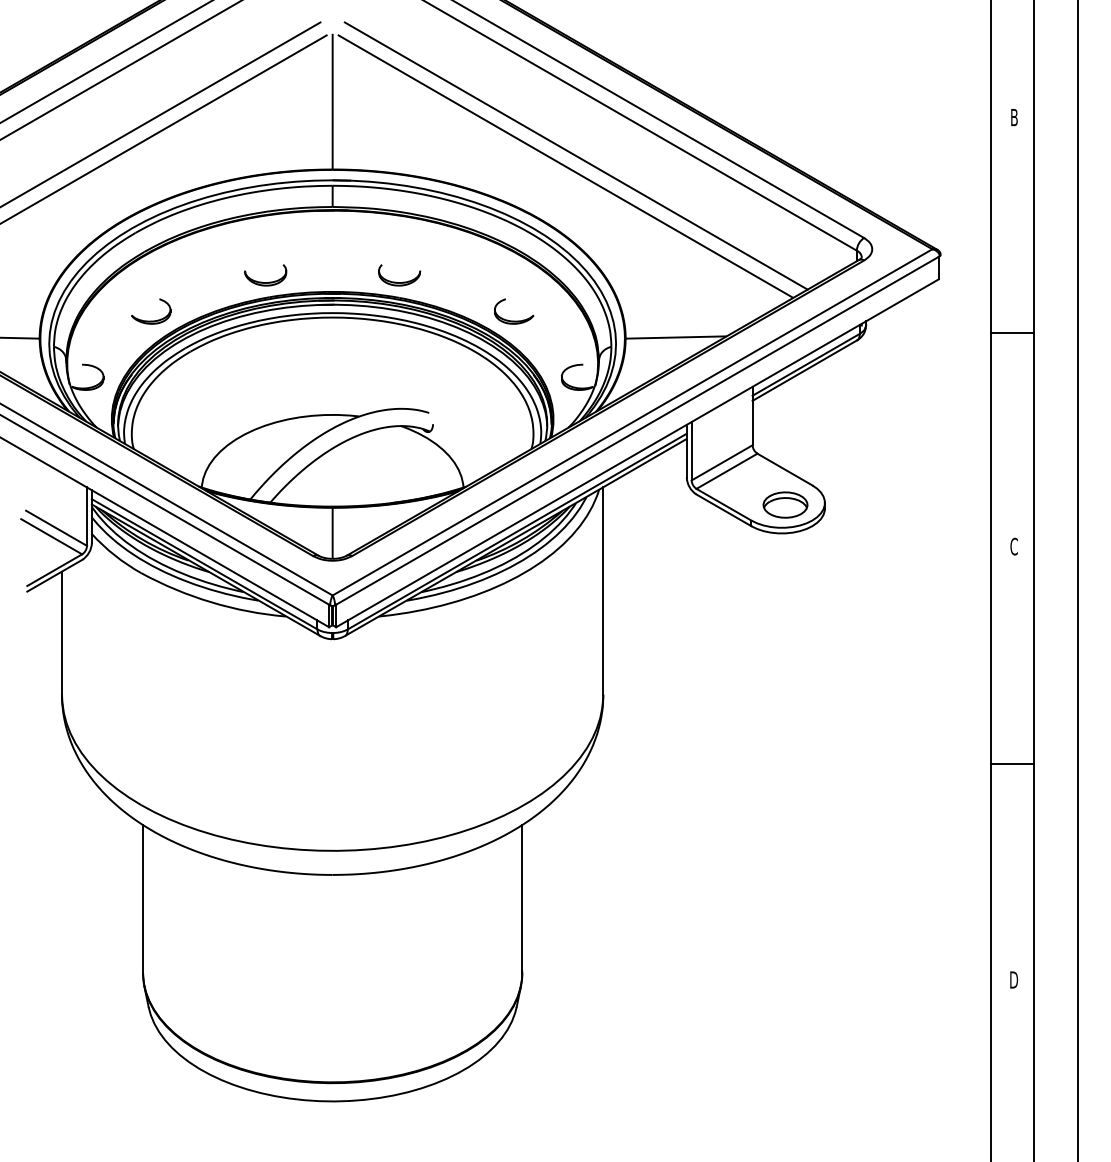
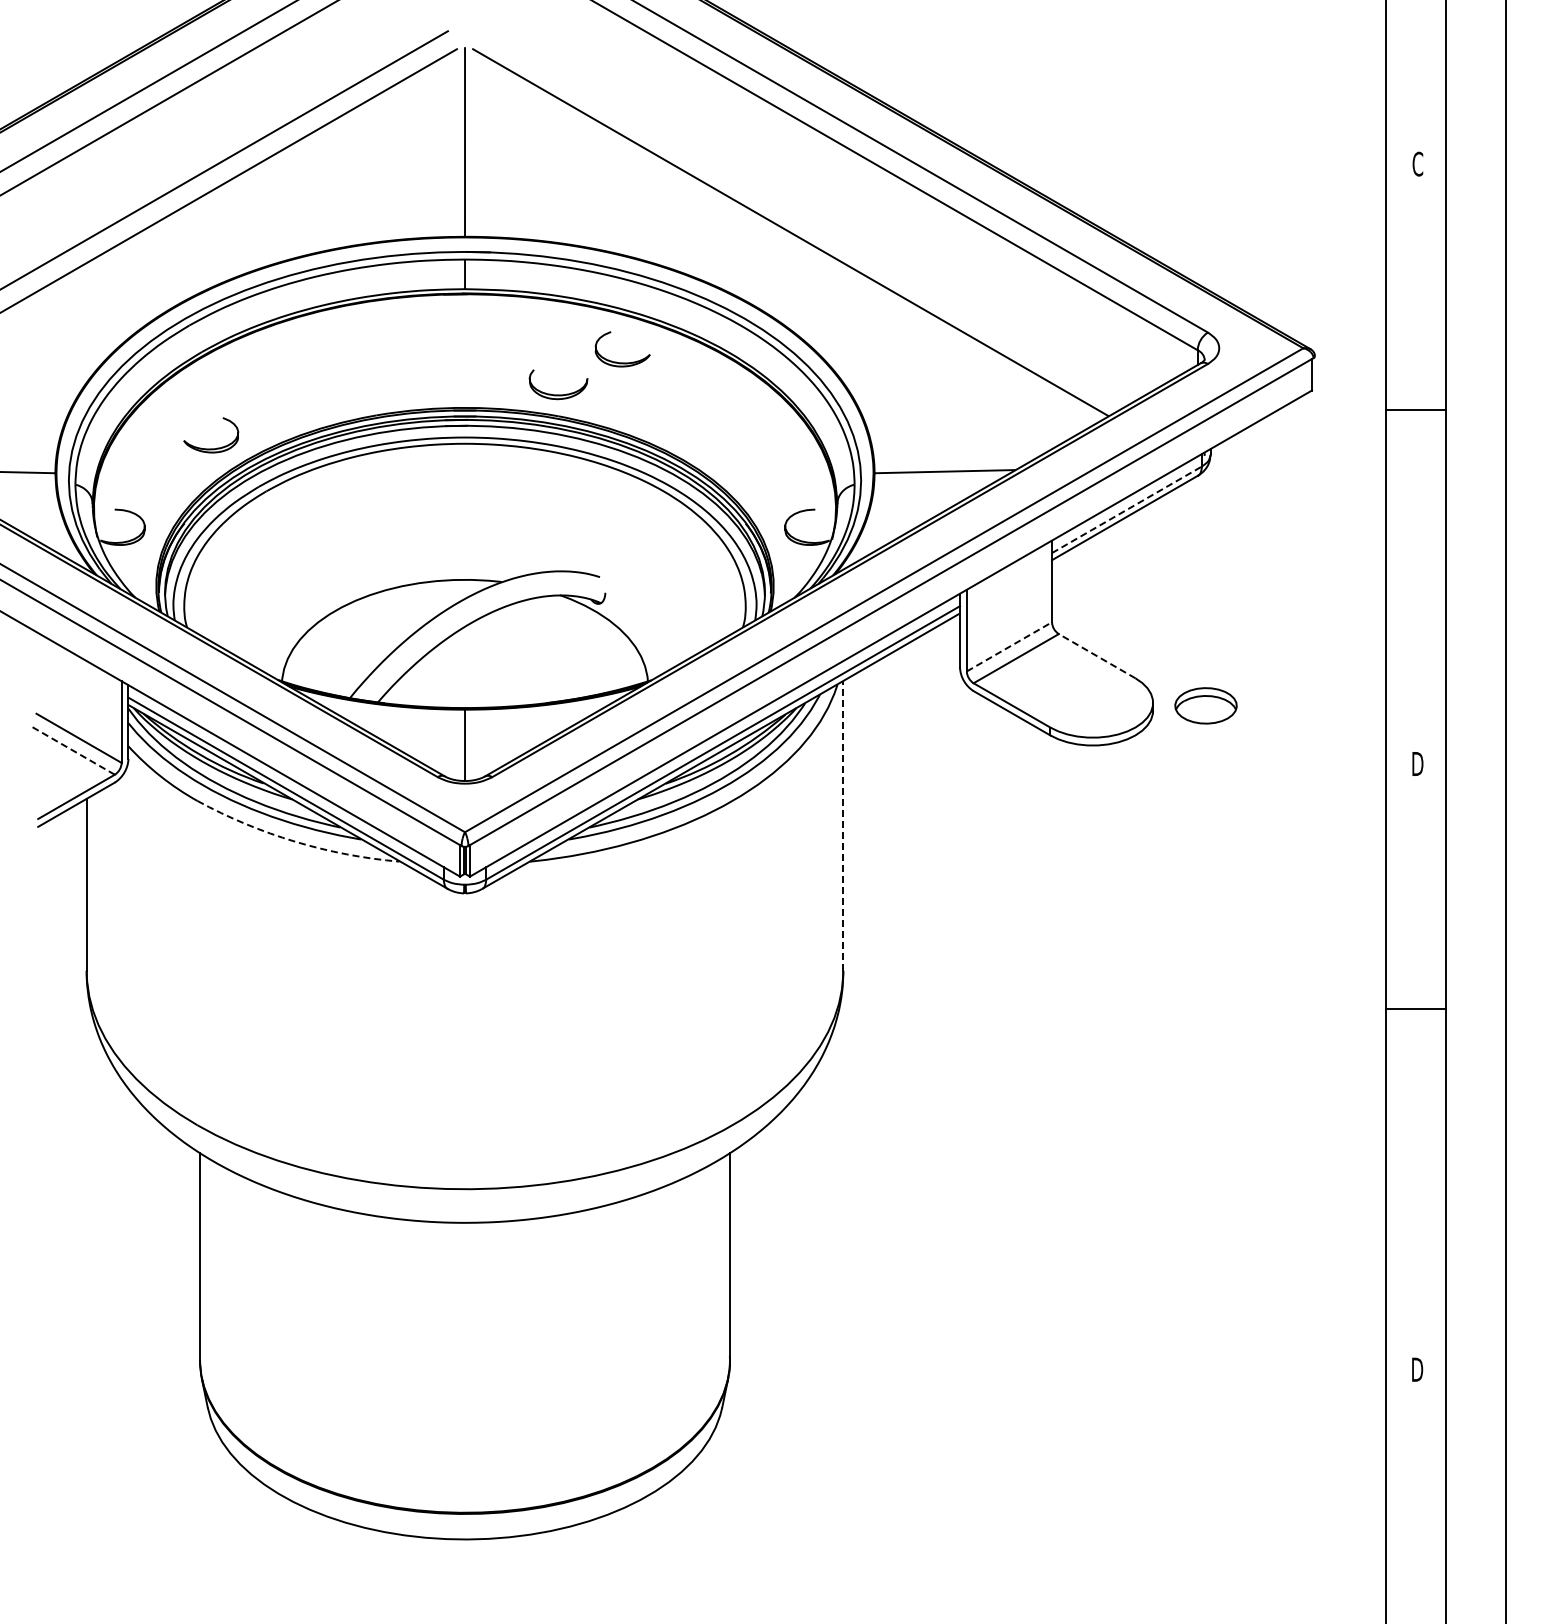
text: (1014, 117) -> (1417, 163), B -> C
line: (576, 155) -> (805, 217), removed
part: (265, 282) -> (371, 394), removed
part: (514, 320) -> (622, 362), moved
line: (1012, 333) -> (1415, 409), moved
line: (805, 364) -> (1126, 509), solid -> dashed
line: (722, 462) -> (1009, 646), solid -> dashed
line: (784, 469) -> (1096, 655), solid -> dashed
part: (785, 504) -> (1205, 705), moved
line: (51, 536) -> (71, 749), solid -> dashed
text: (1014, 546) -> (1417, 763), C -> D
line: (603, 590) -> (843, 825), solid -> dashed
arc: (211, 602) -> (295, 841), solid -> dashed
line: (1012, 763) -> (1415, 1008), moved

